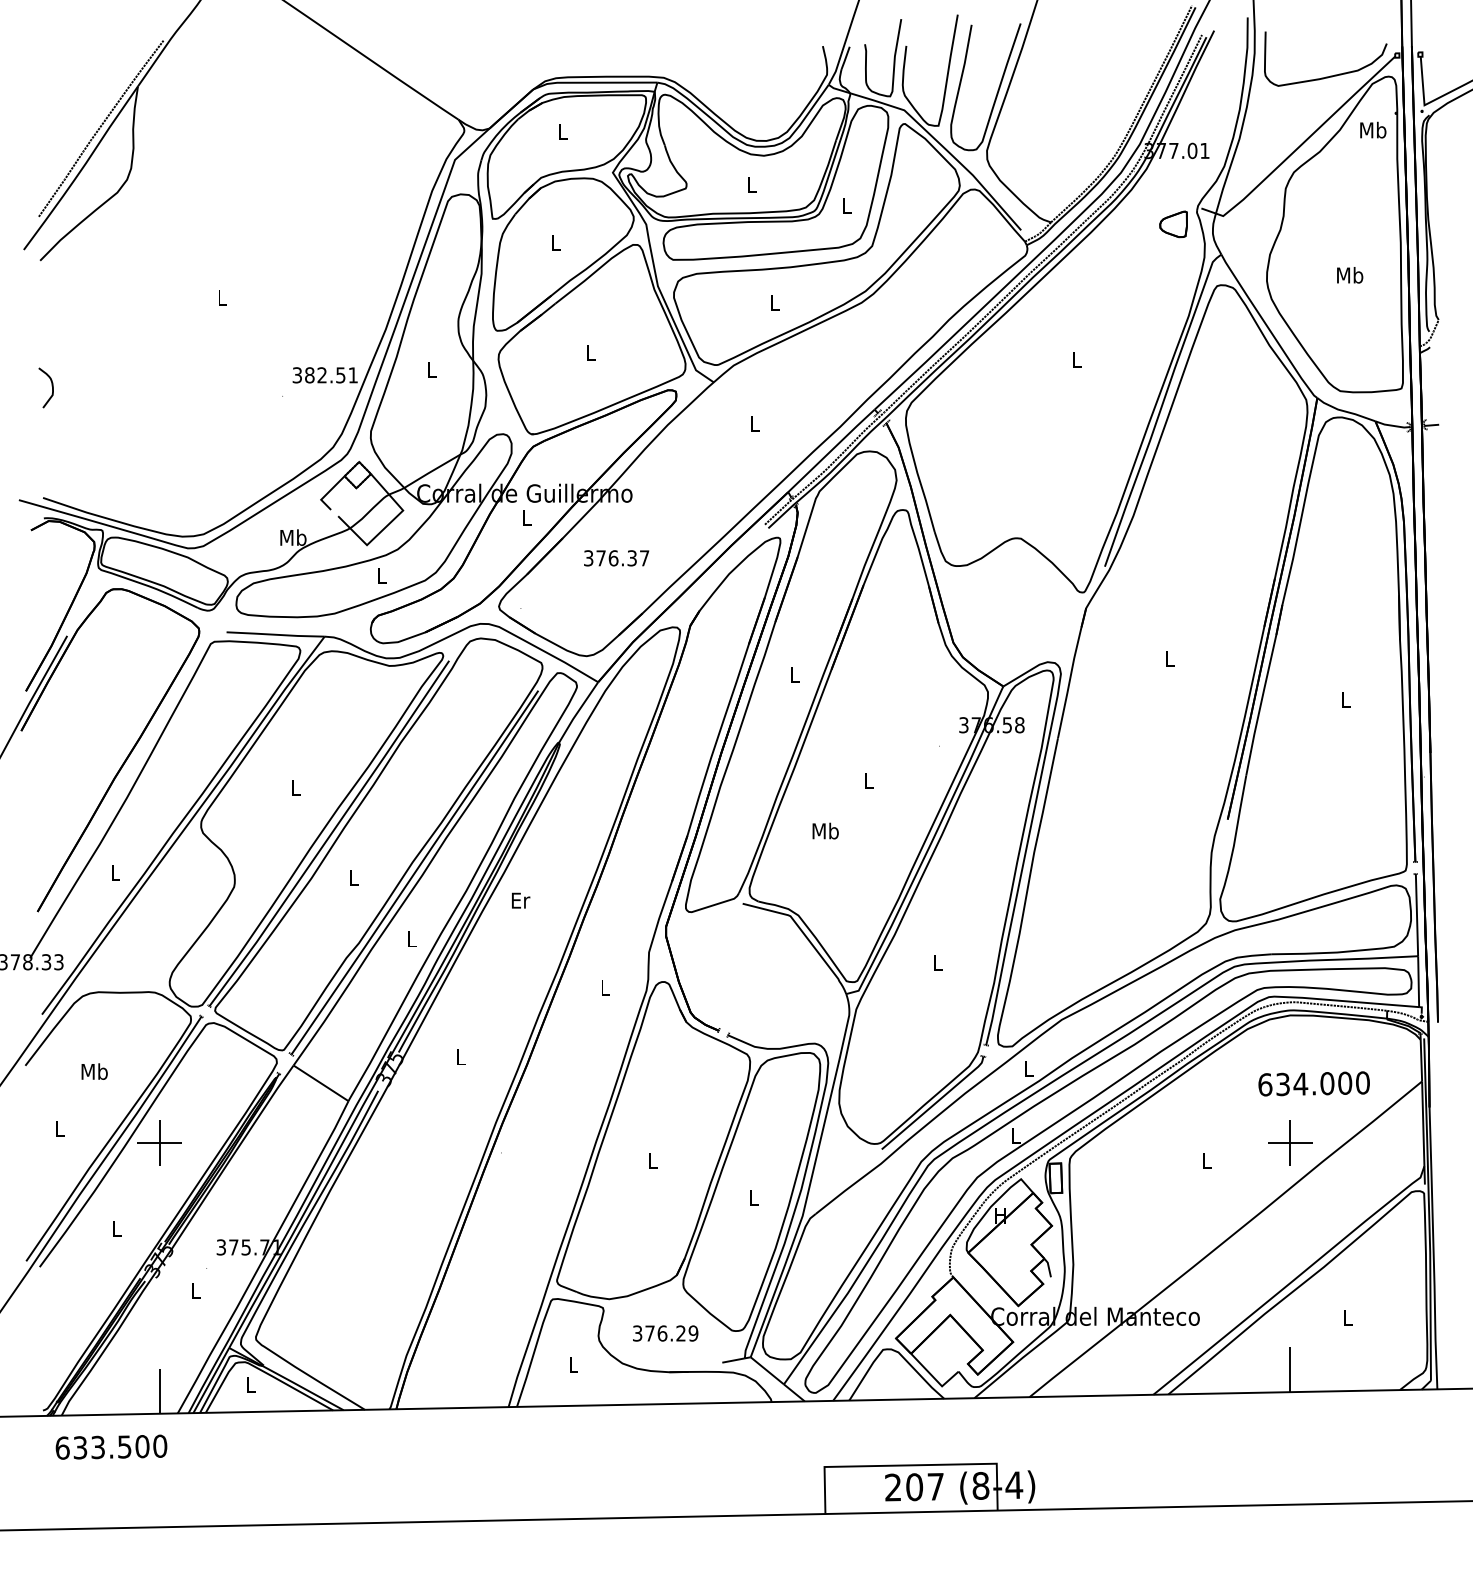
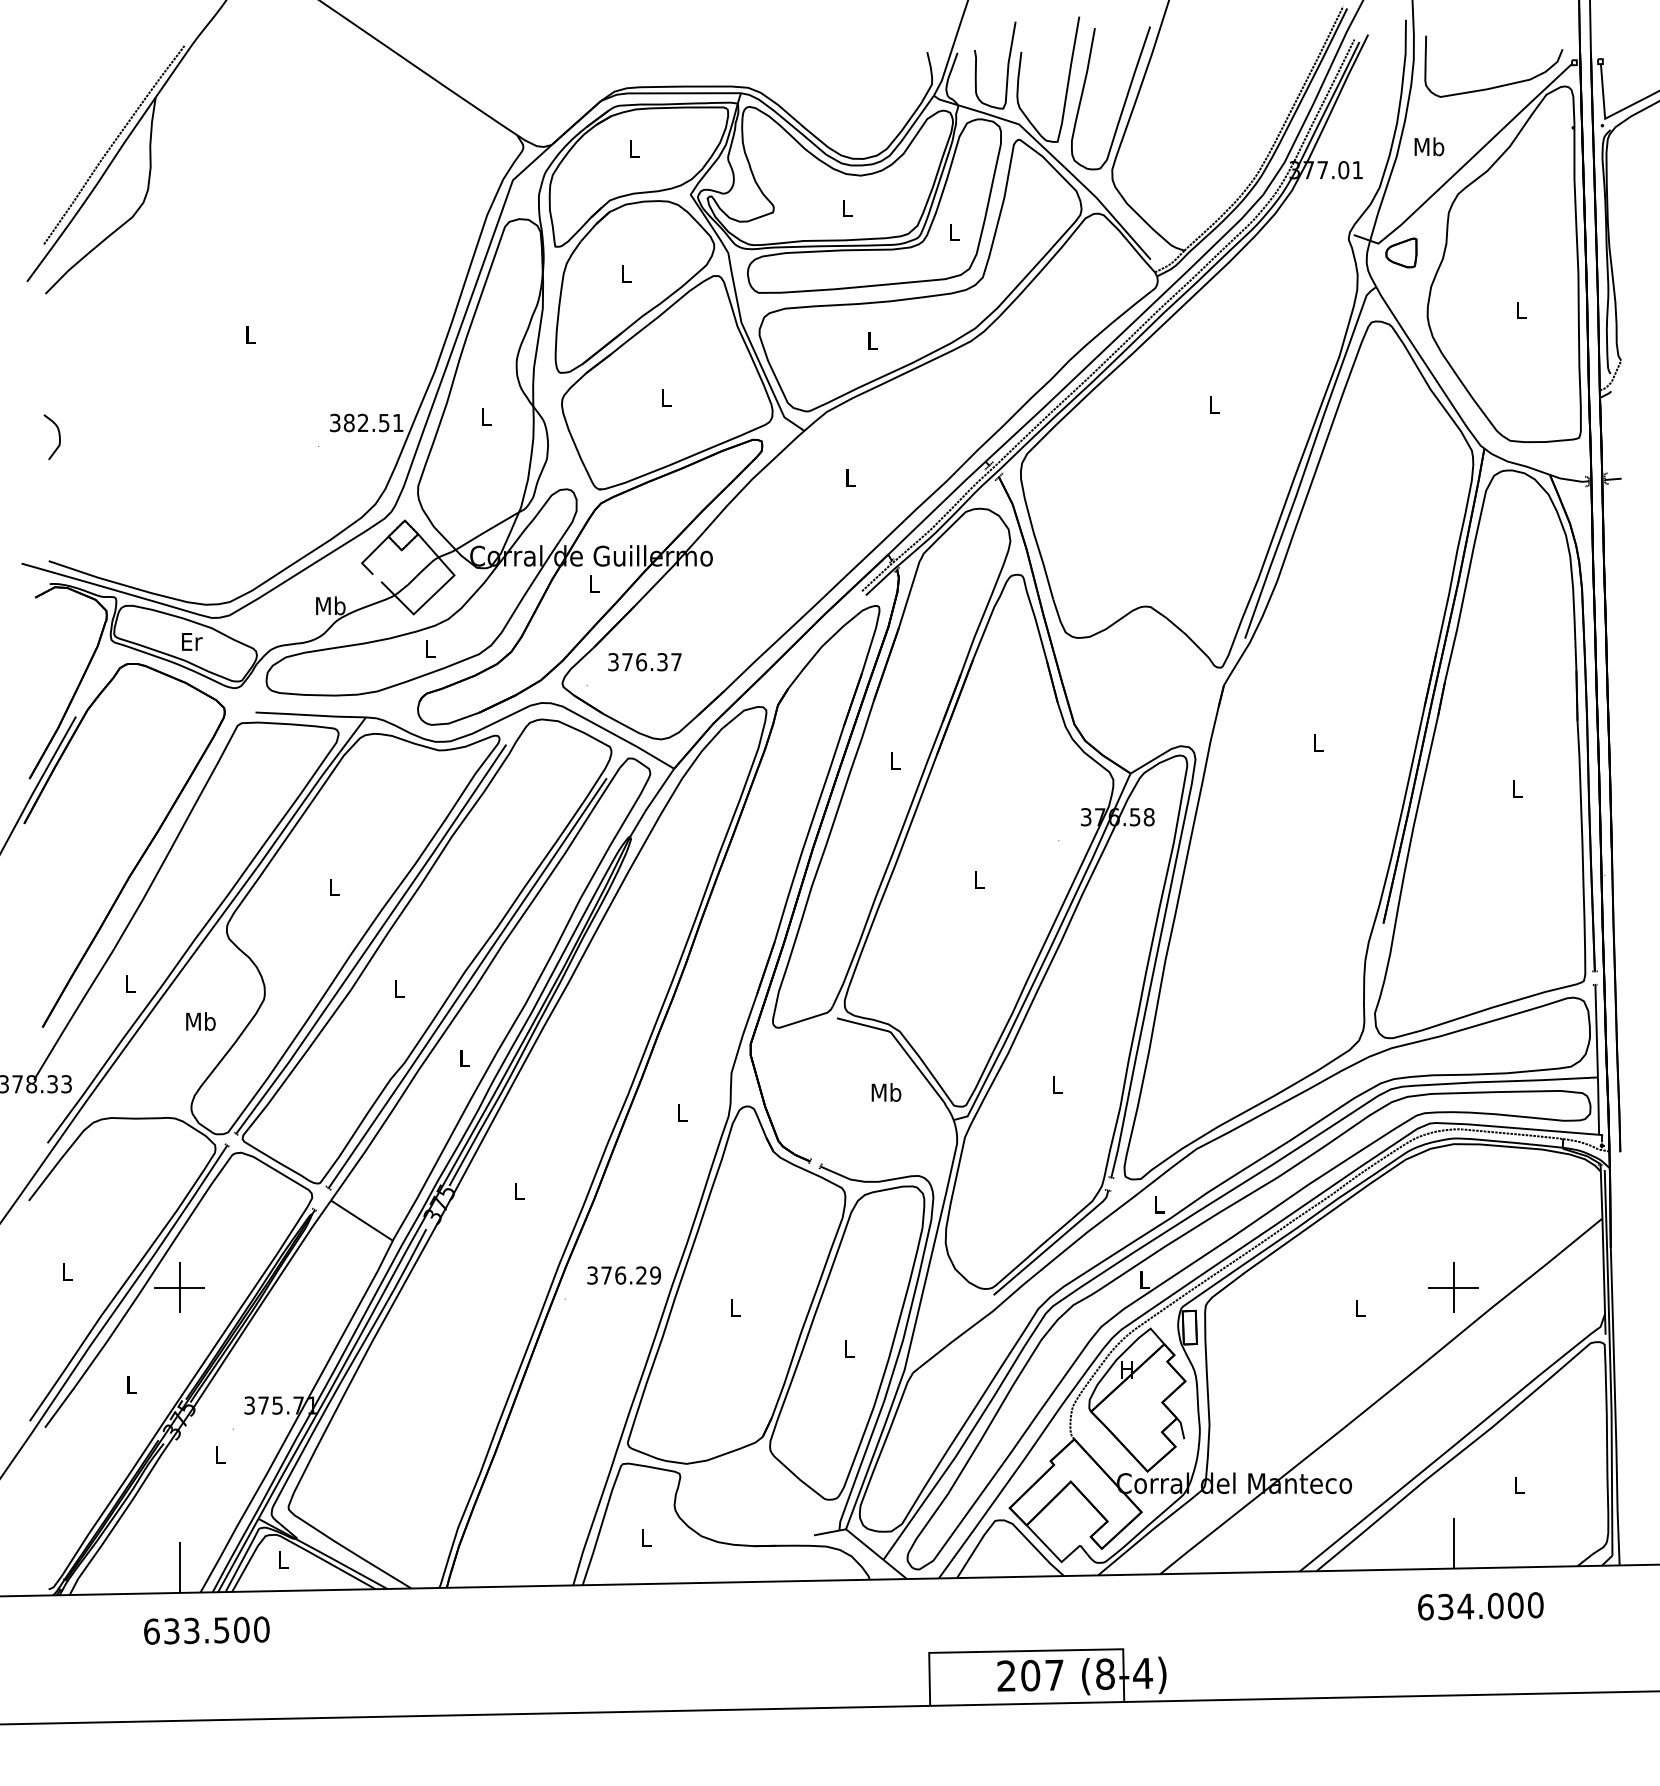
text: (1373, 129) -> (1429, 146), moved
part: (1173, 223) -> (1401, 252), moved
text: (1350, 274) -> (1521, 309), Mb -> L
text: (616, 558) -> (644, 662), moved
text: (825, 831) -> (886, 1092), moved
text: (521, 900) -> (192, 641), moved
text: (94, 1071) -> (200, 1021), moved
text: (1313, 1084) -> (1480, 1606), moved
text: (665, 1333) -> (623, 1275), moved
text: (111, 1447) -> (206, 1630), moved

